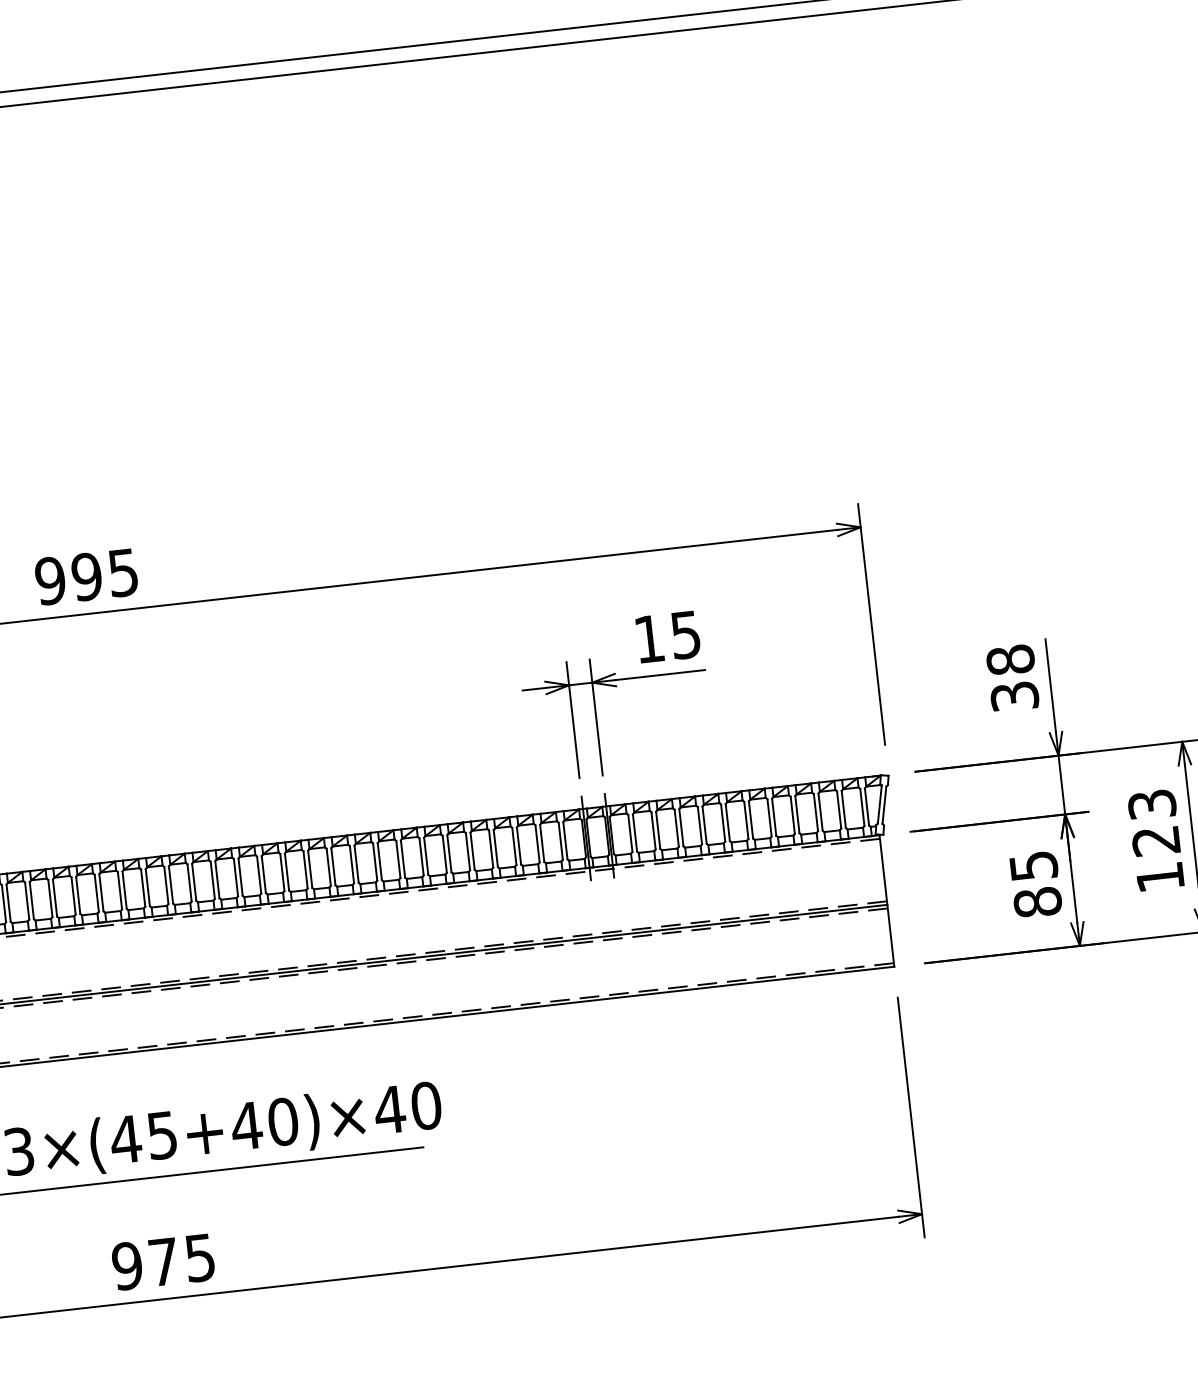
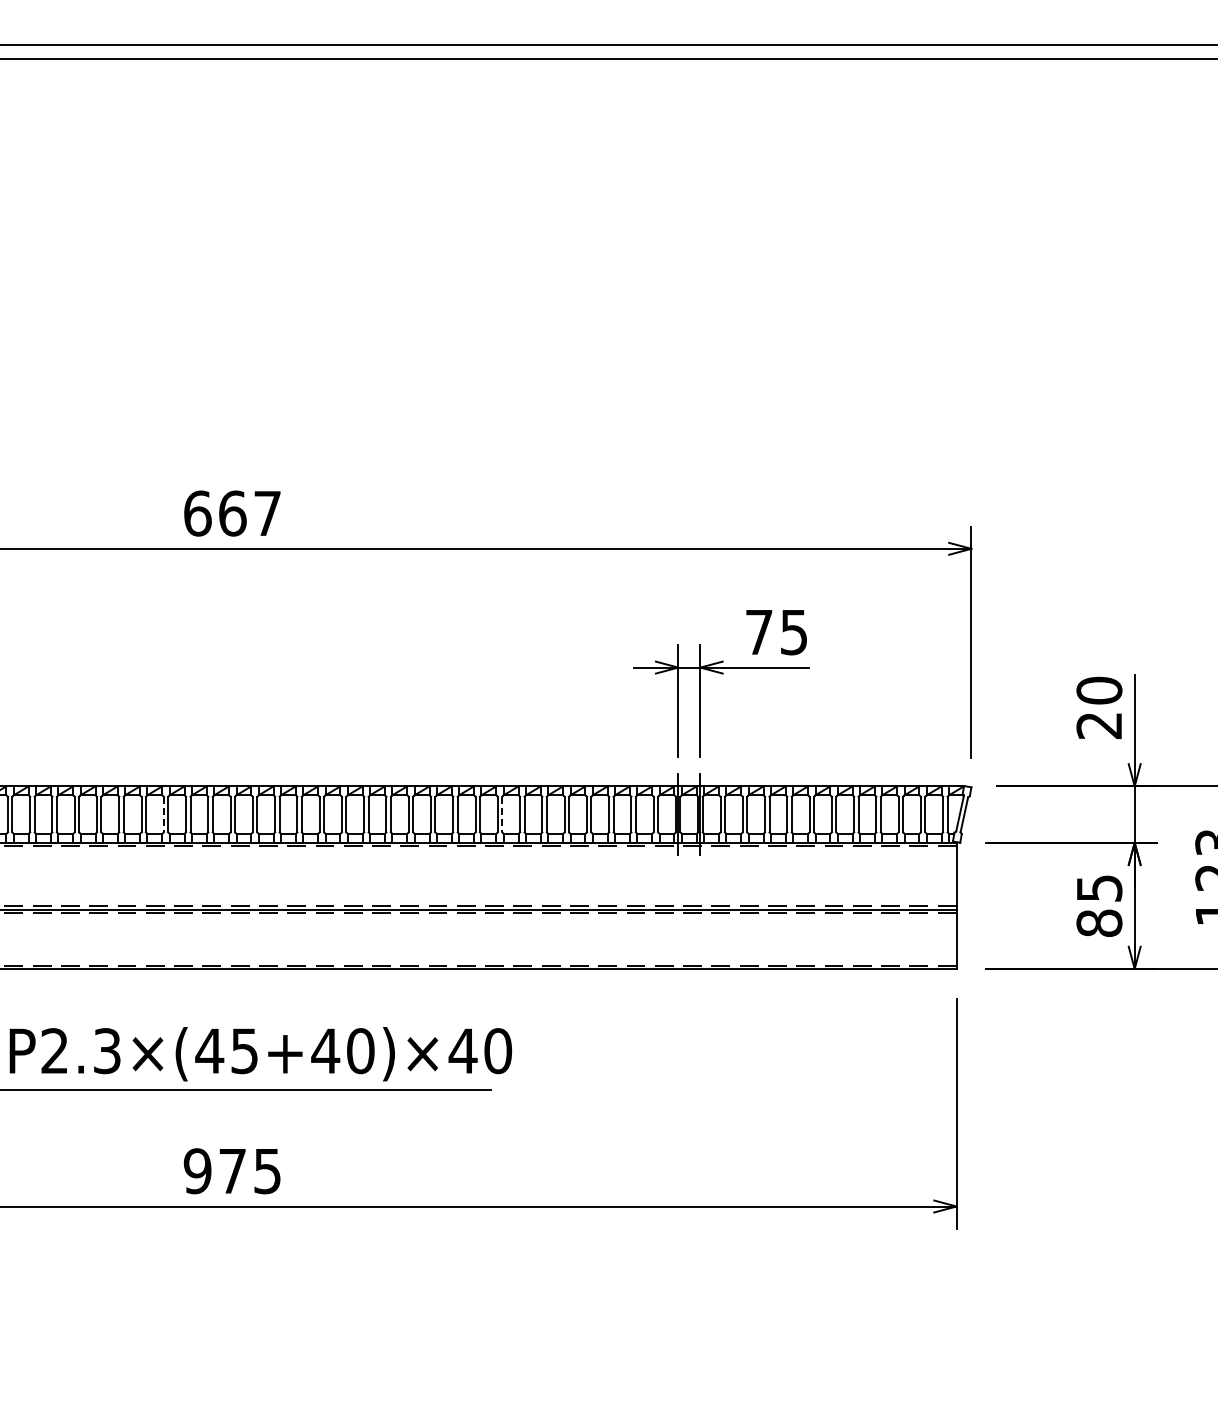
text: (85, 576) -> (231, 513), 995 -> 667
text: (649, 639) -> (759, 632), 15 -> 75
text: (1012, 677) -> (1099, 707), 38 -> 20
line: (403, 858) -> (502, 814), solid -> dashed
line: (50, 898) -> (163, 814), solid -> dashed

